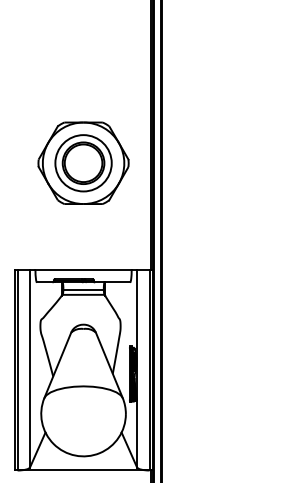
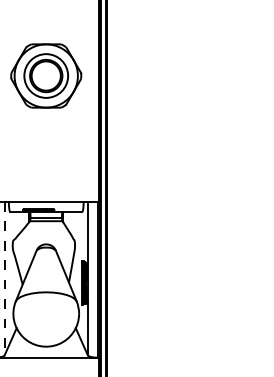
part: (83, 162) -> (46, 75), moved
line: (29, 368) -> (4, 278), solid -> dashed

